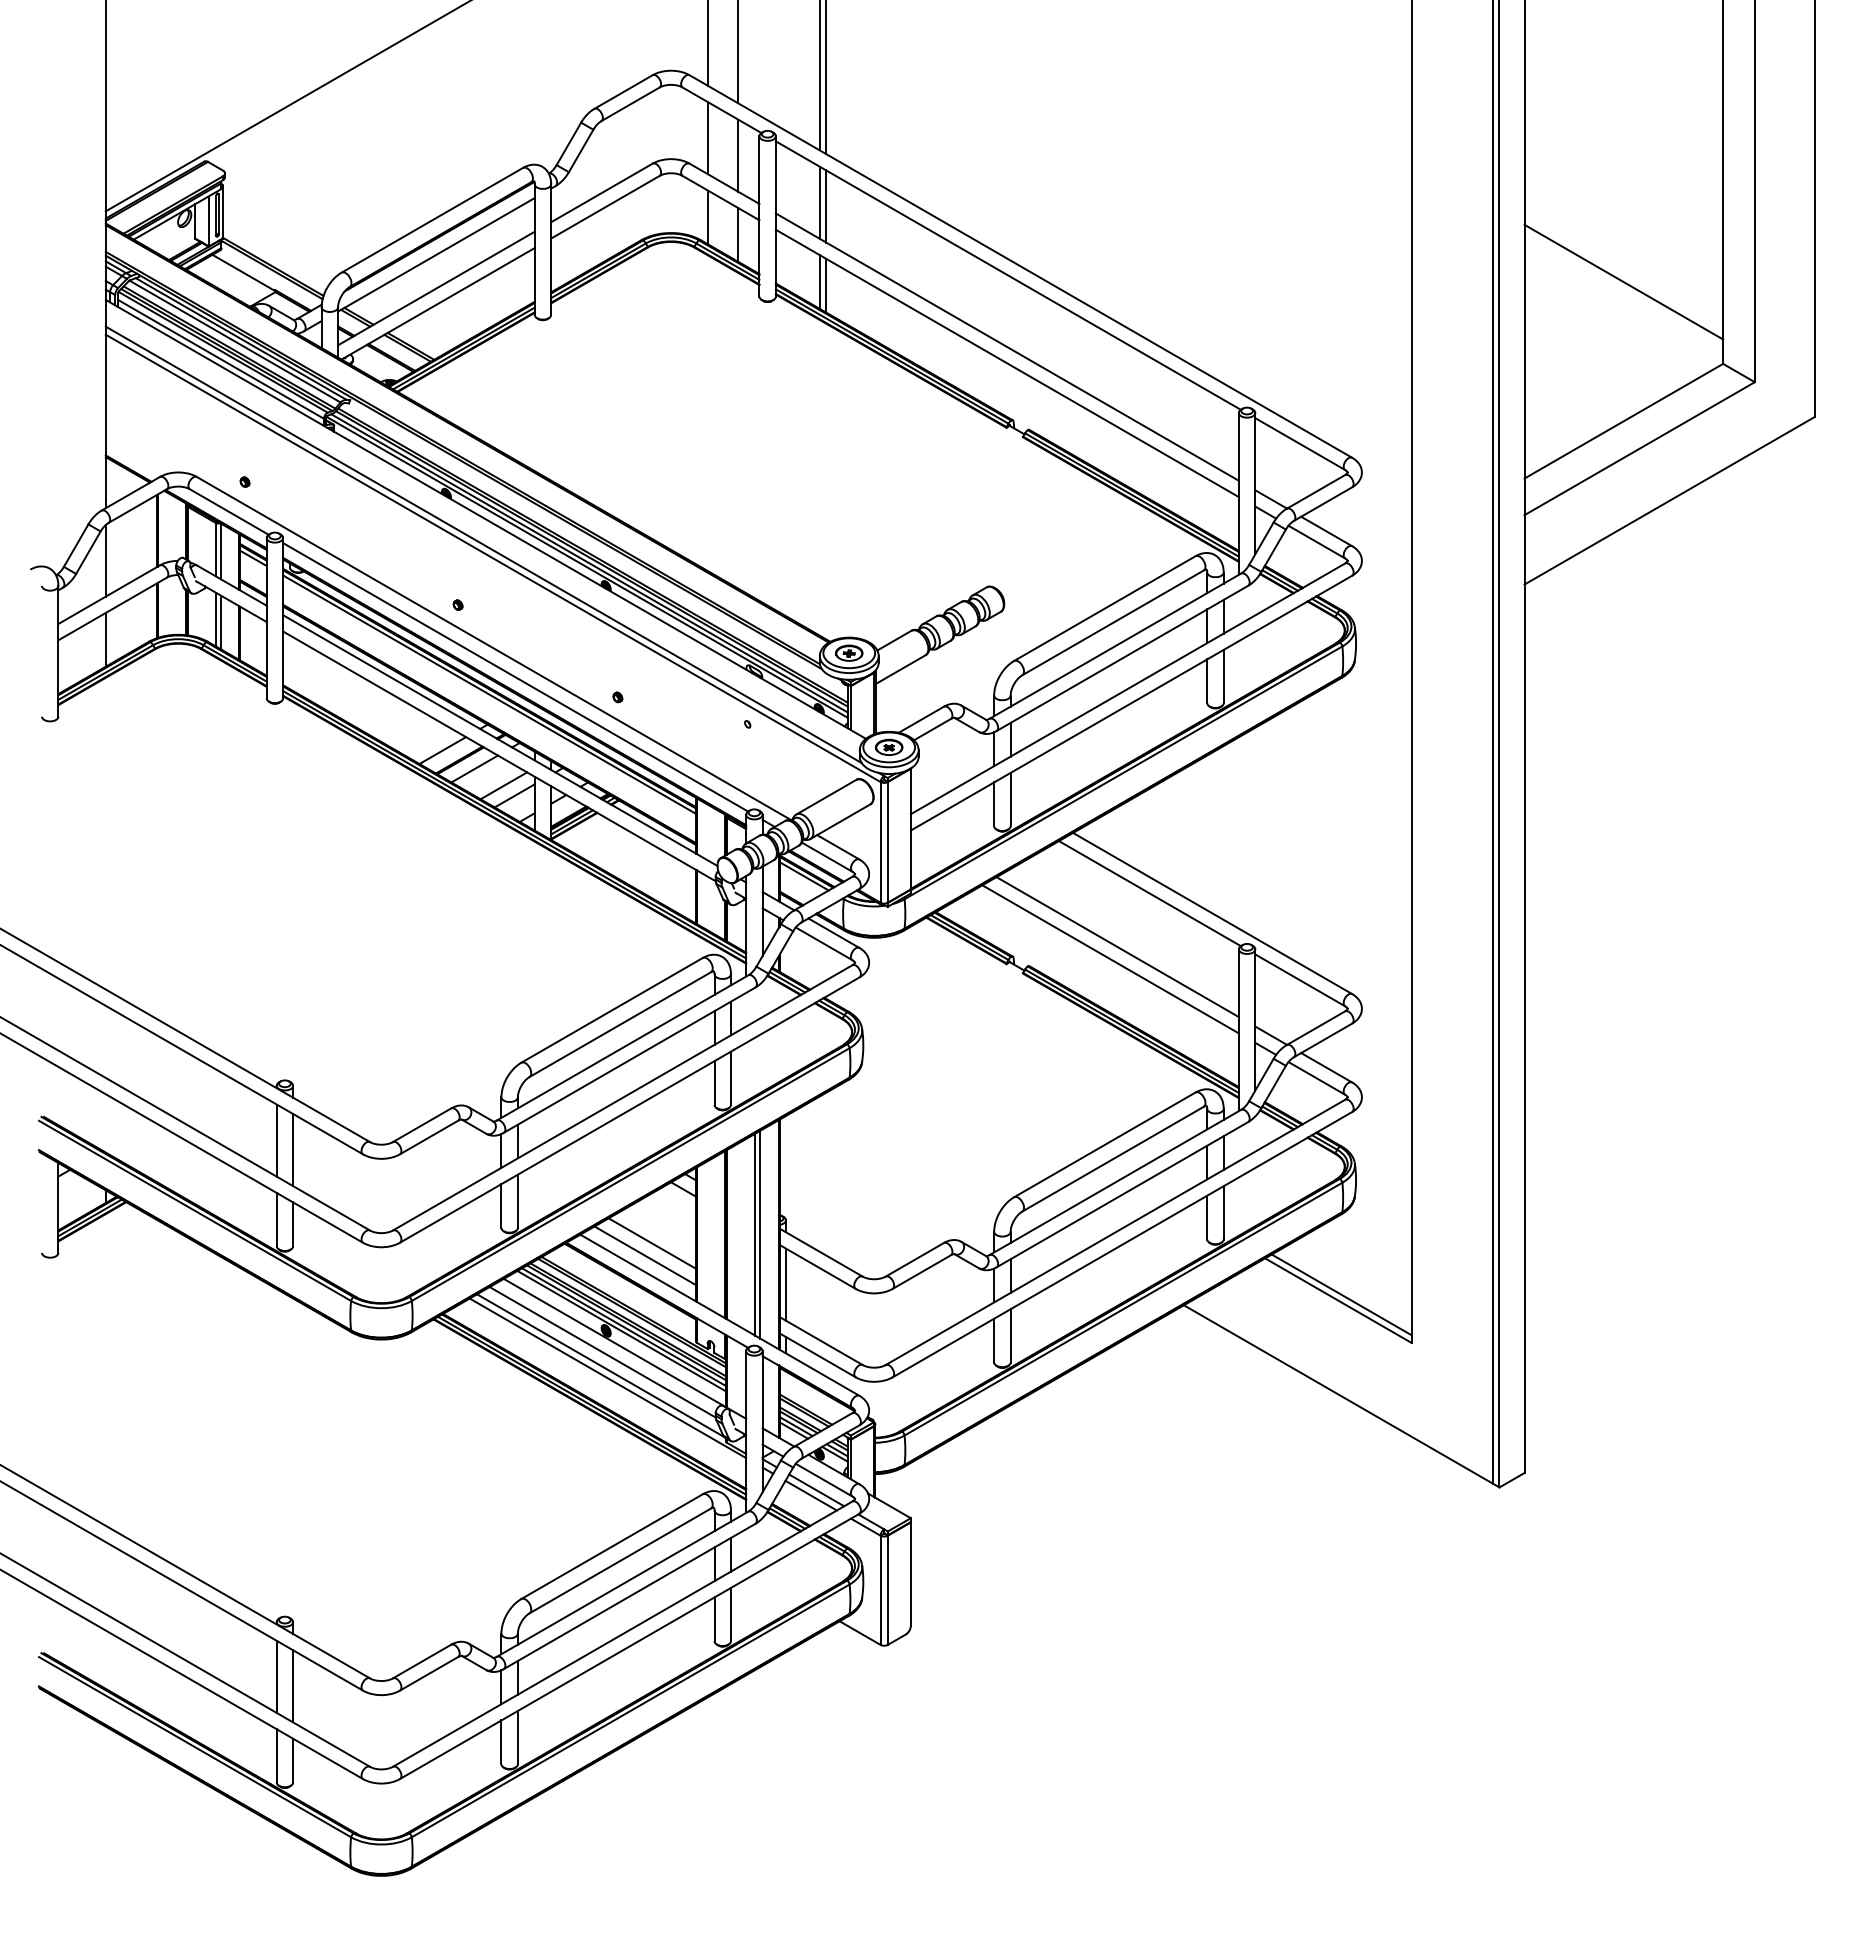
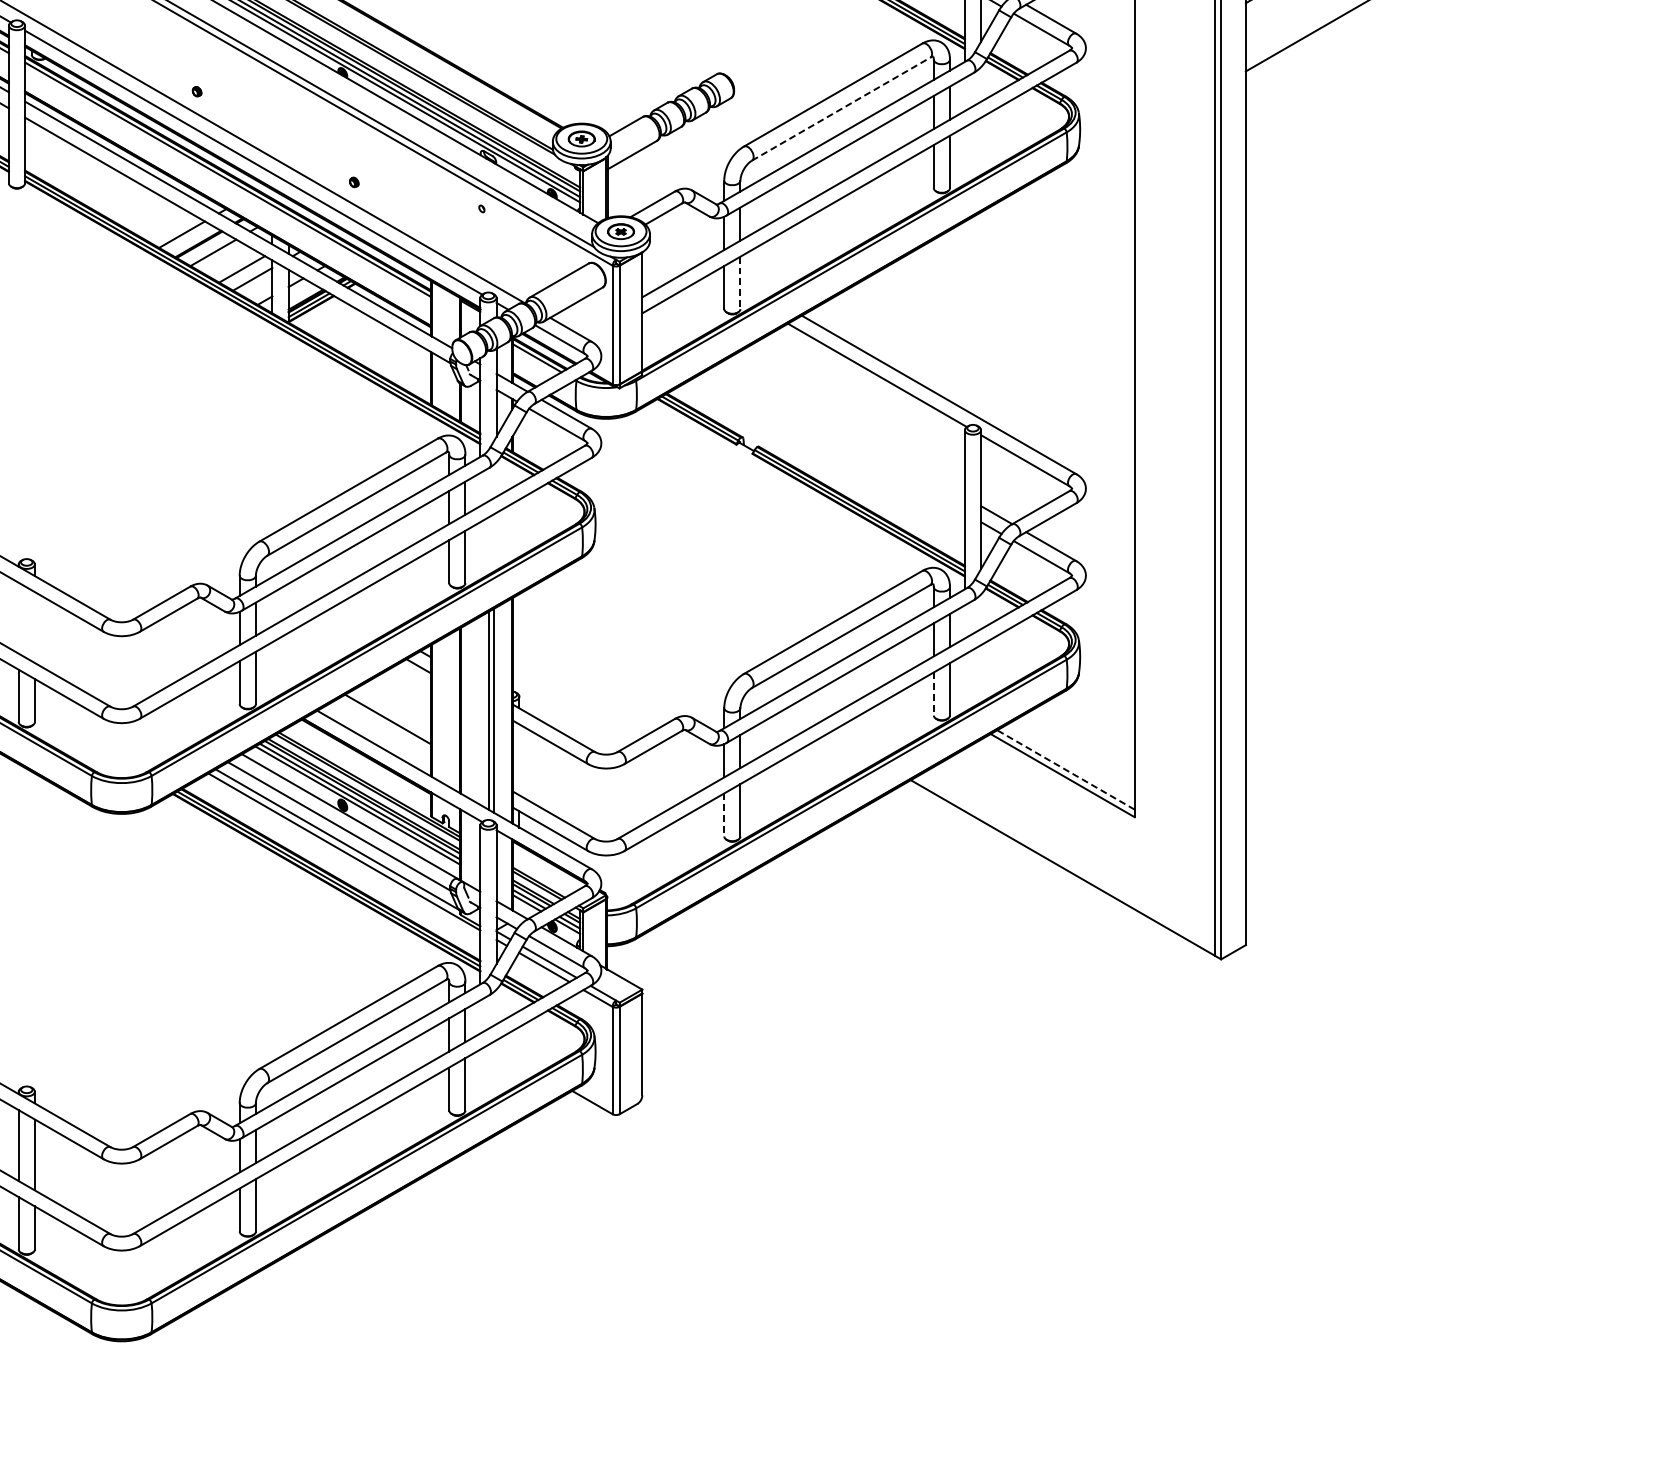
line: (1113, 622) -> (841, 108), solid -> dashed
line: (1010, 799) -> (740, 282), solid -> dashed
line: (1117, 947) -> (845, 428), removed
line: (1110, 959) -> (838, 440), removed
line: (276, 1140) -> (18, 618), removed
line: (293, 1150) -> (35, 628), removed
line: (1207, 1217) -> (934, 693), solid -> dashed
line: (644, 1255) -> (380, 731), removed
line: (785, 1284) -> (519, 759), removed
line: (1341, 1294) -> (1065, 769), solid -> dashed
line: (994, 1340) -> (724, 814), solid -> dashed

